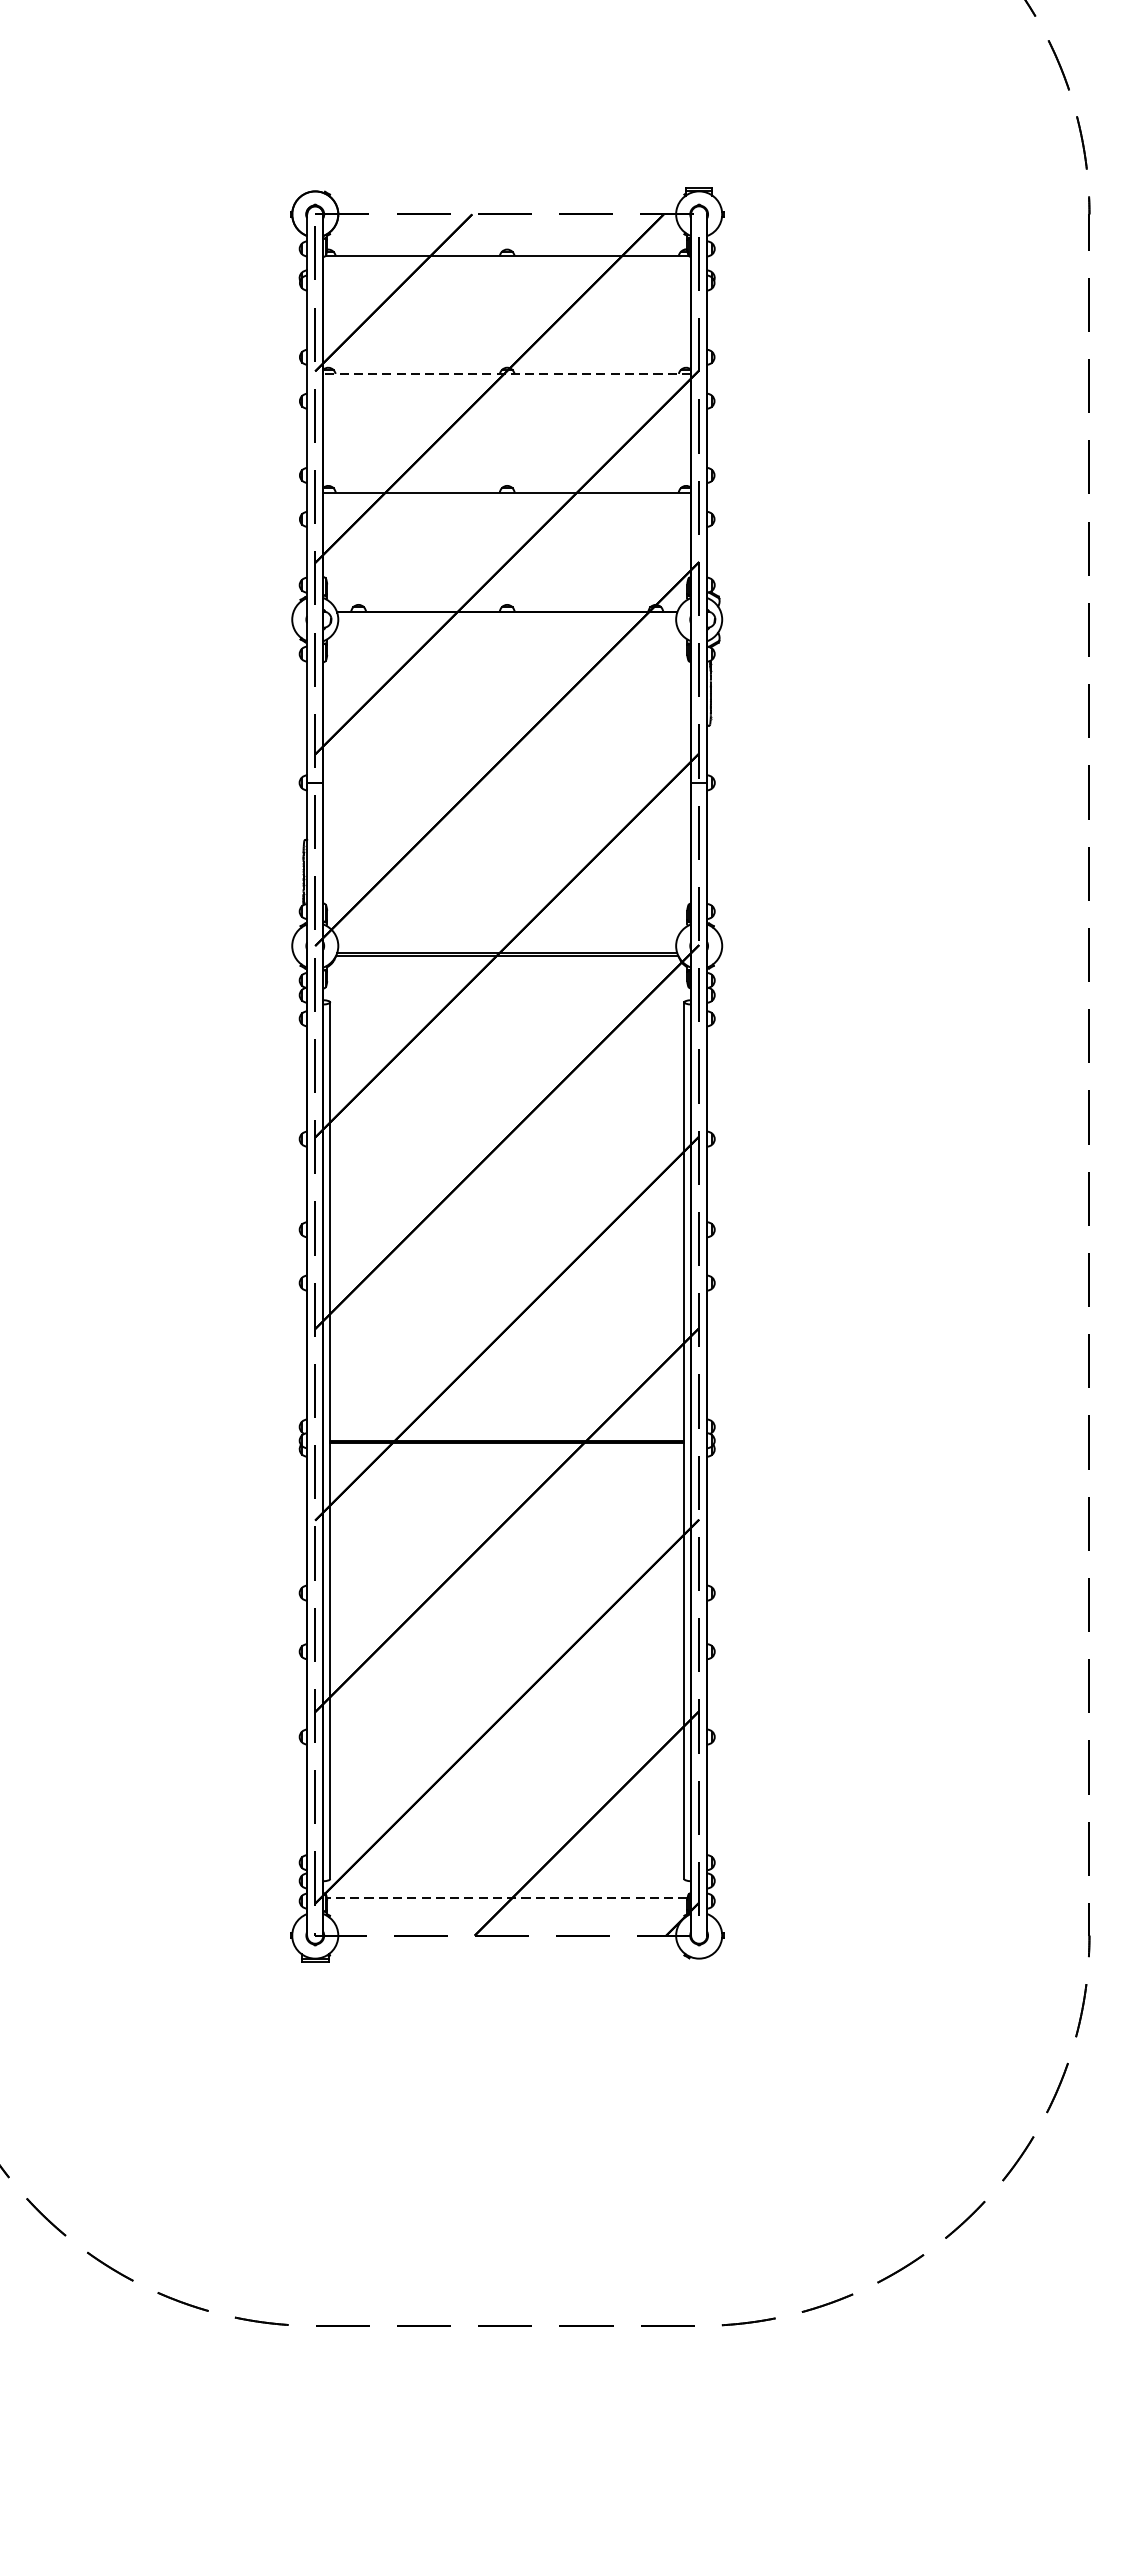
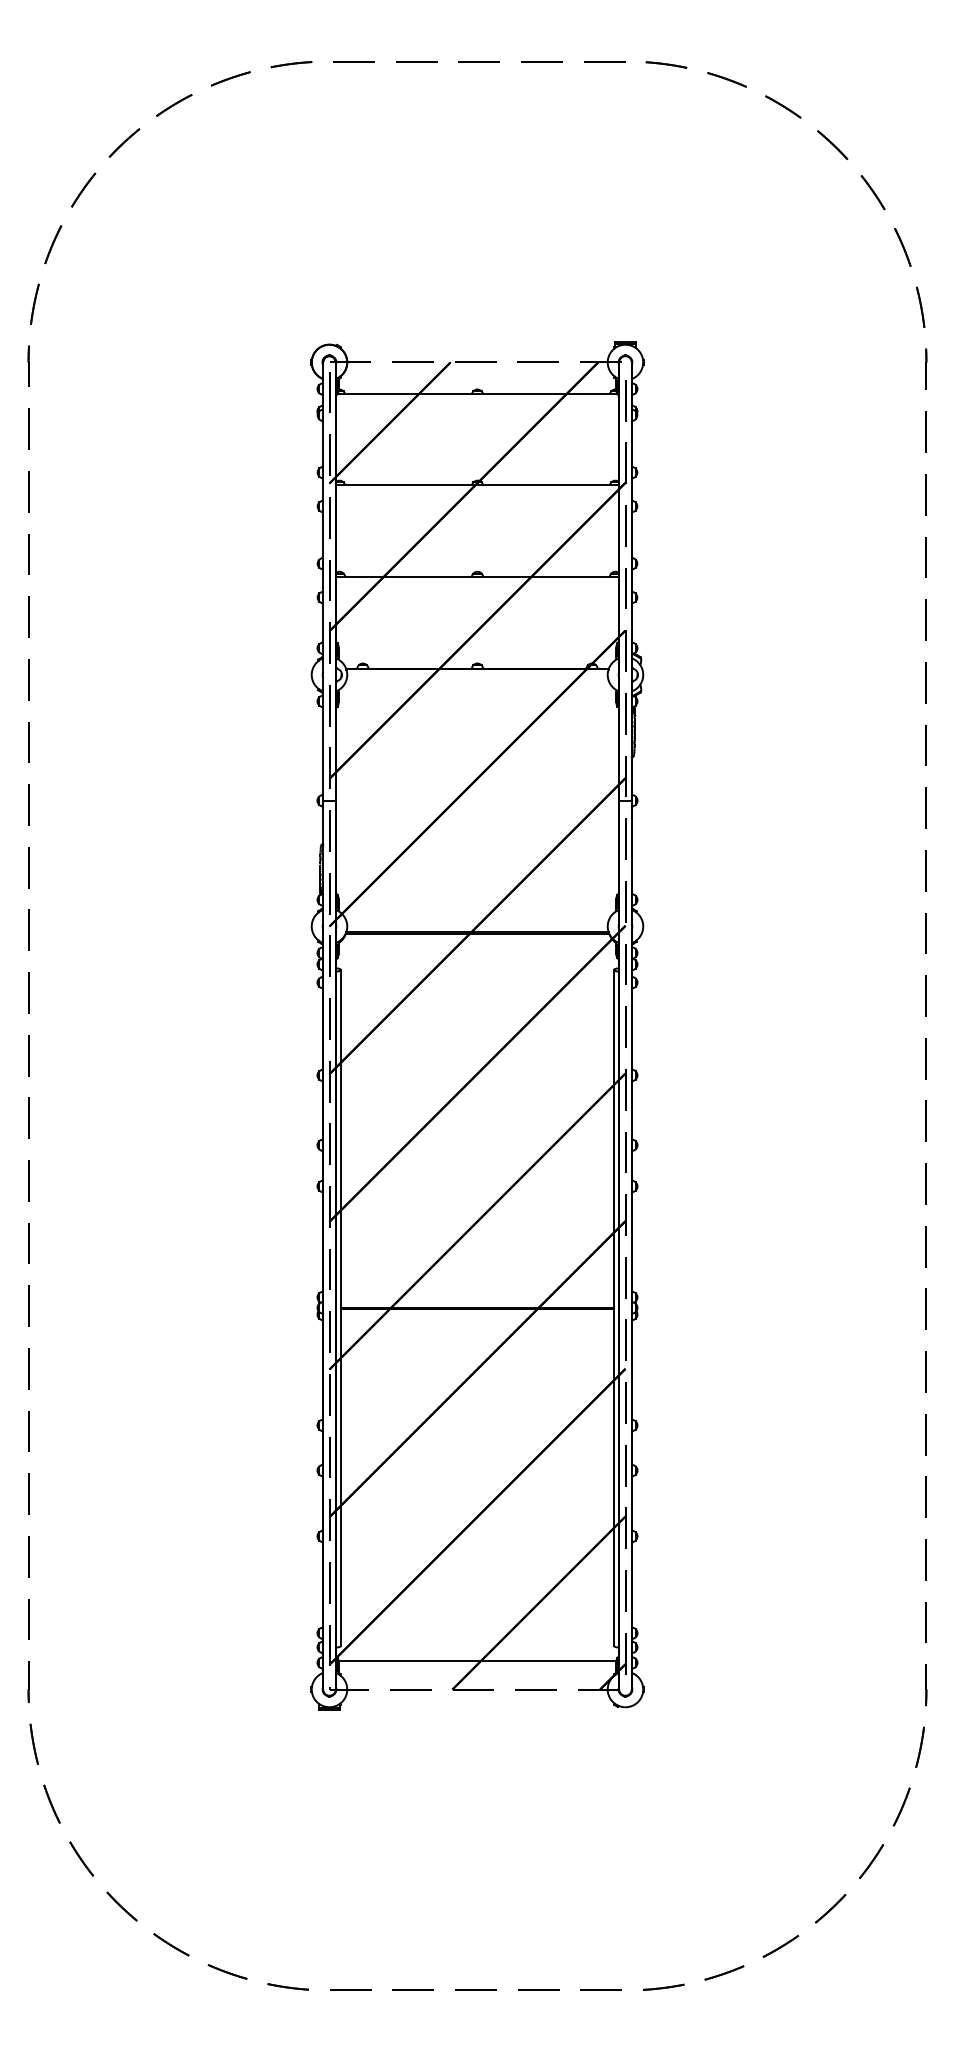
line: (507, 374) -> (477, 485), dashed -> solid
line: (507, 1897) -> (477, 1660), dashed -> solid

